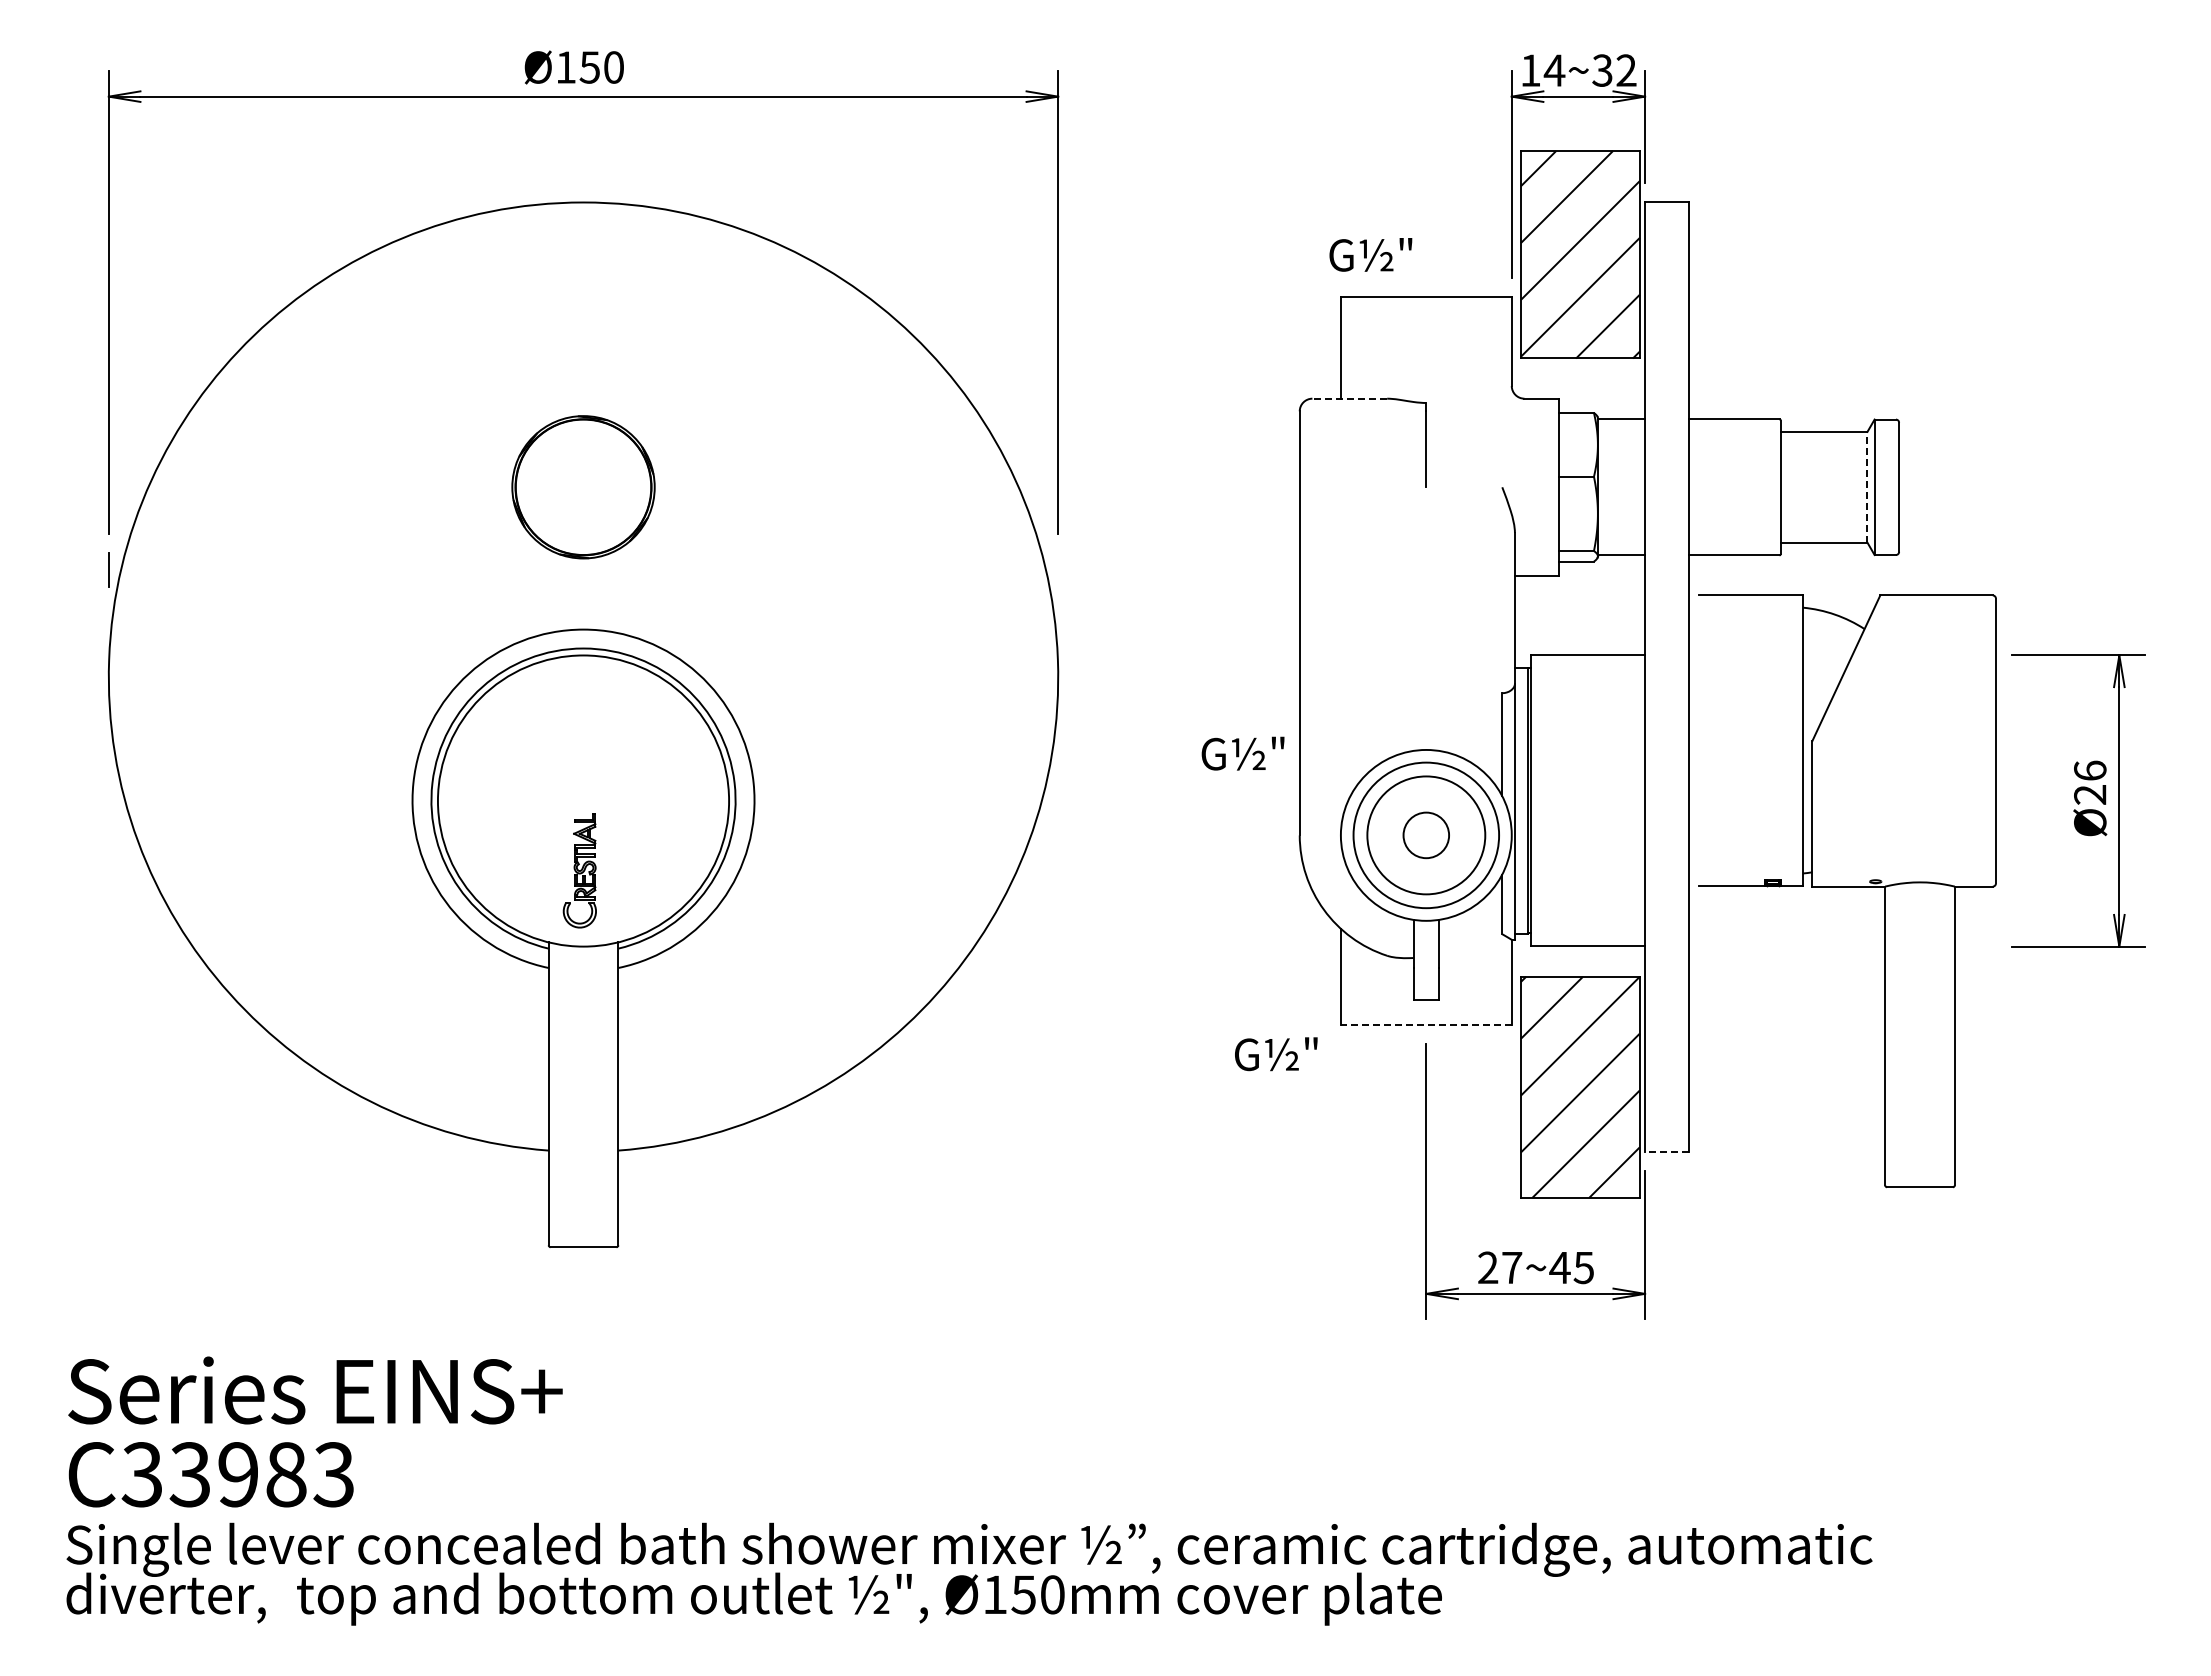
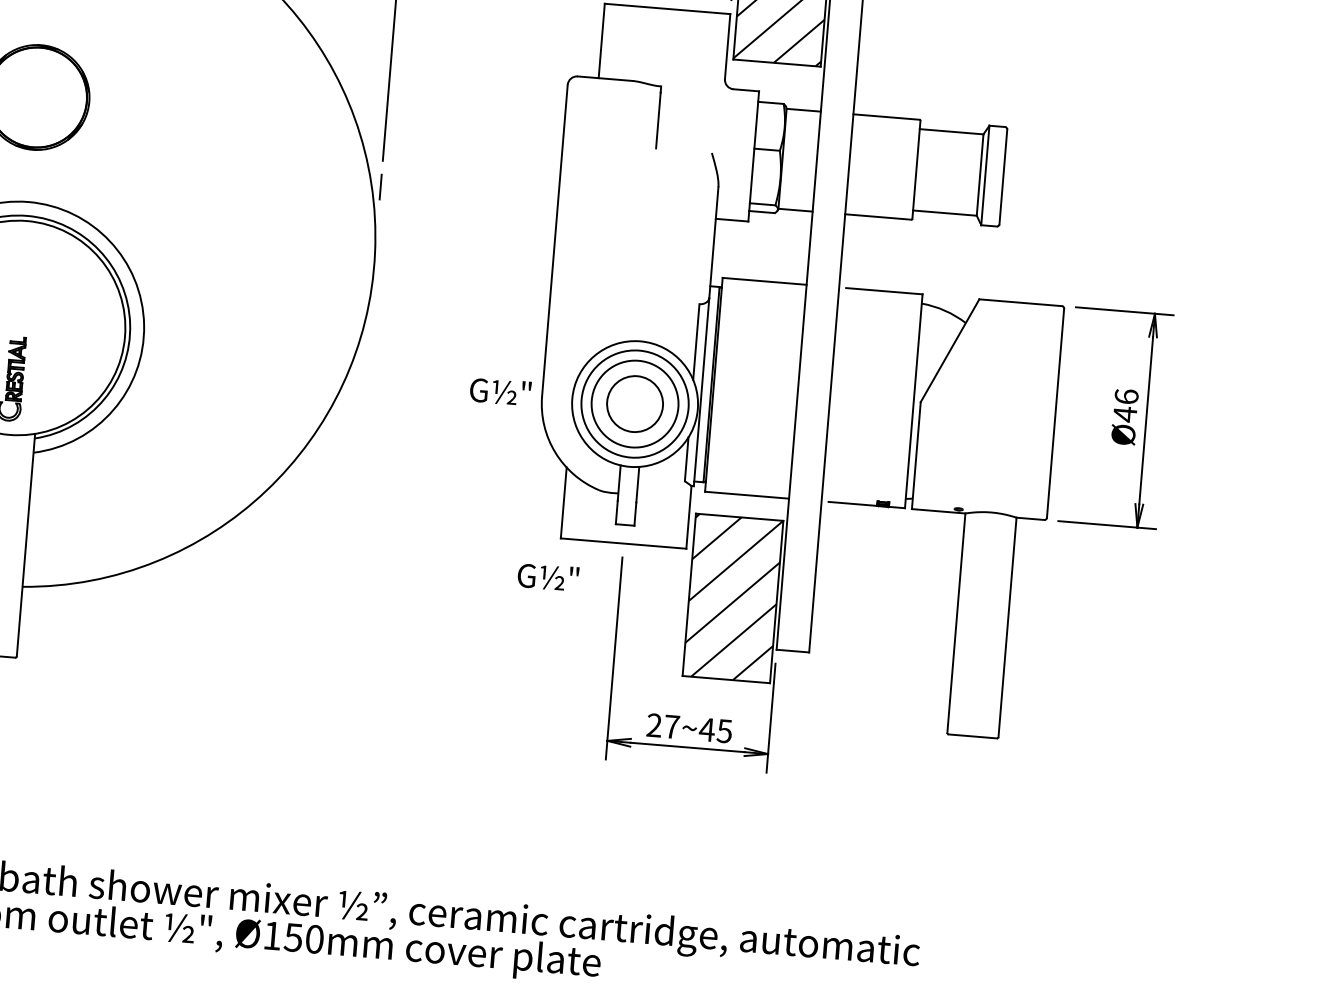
line: (1349, 398) -> (605, 78), dashed -> solid
line: (1867, 486) -> (980, 174), dashed -> solid
line: (1058, 570) -> (380, 187), added
text: (1242, 753) -> (500, 391), moved
text: (2090, 794) -> (1125, 414), Ø26 -> Ø46
circle: (1426, 835) -> (635, 404), size x1.67
part: (1847, 891) -> (937, 514), moved
line: (1425, 1025) -> (622, 543), dashed -> solid
text: (1276, 1054) -> (548, 577), moved
line: (1666, 1151) -> (792, 650), dashed -> solid

